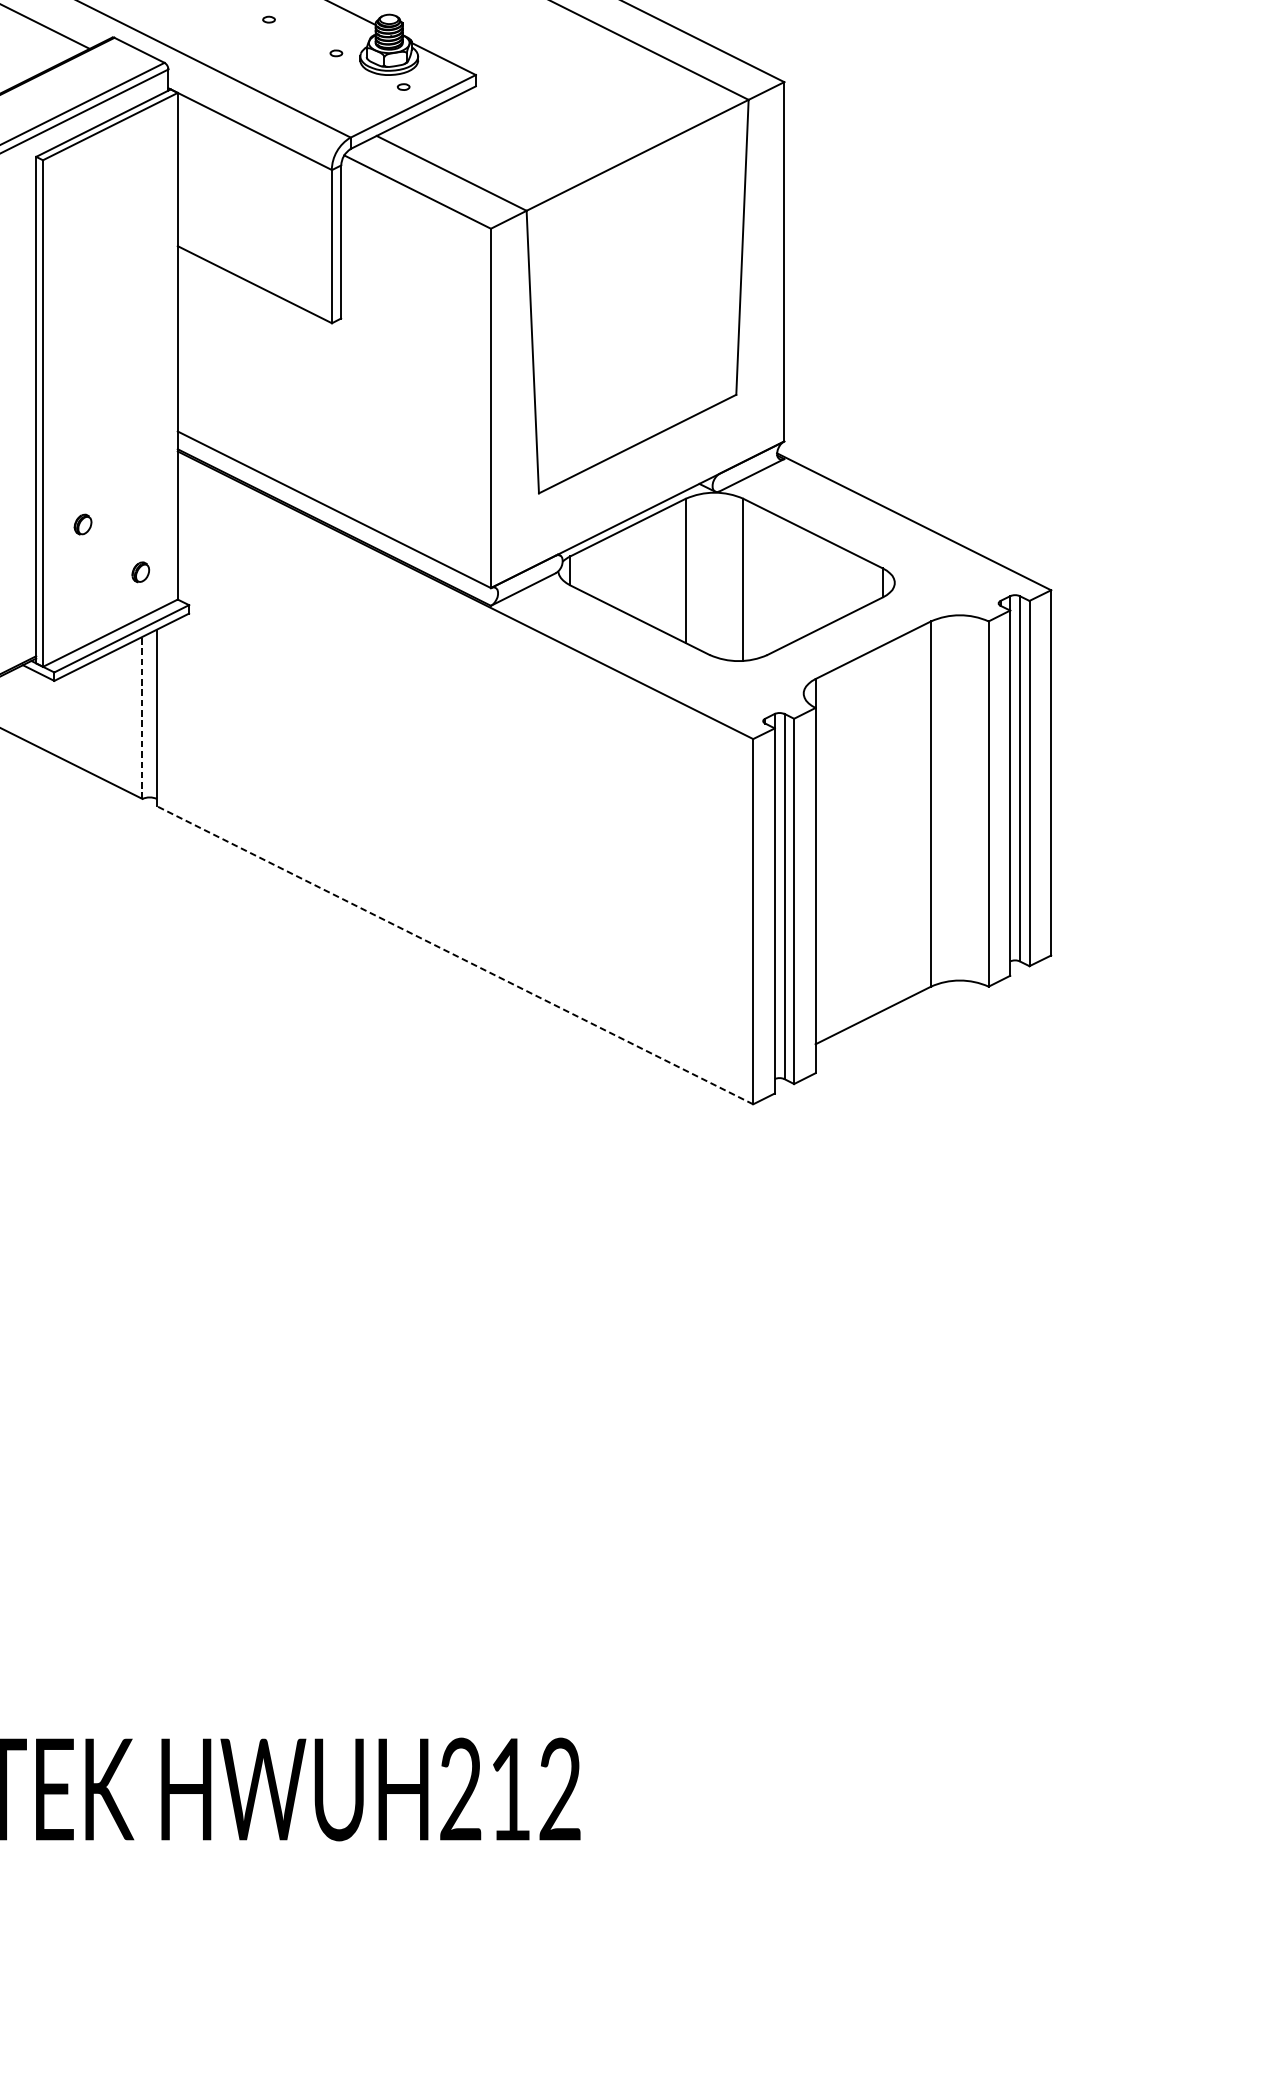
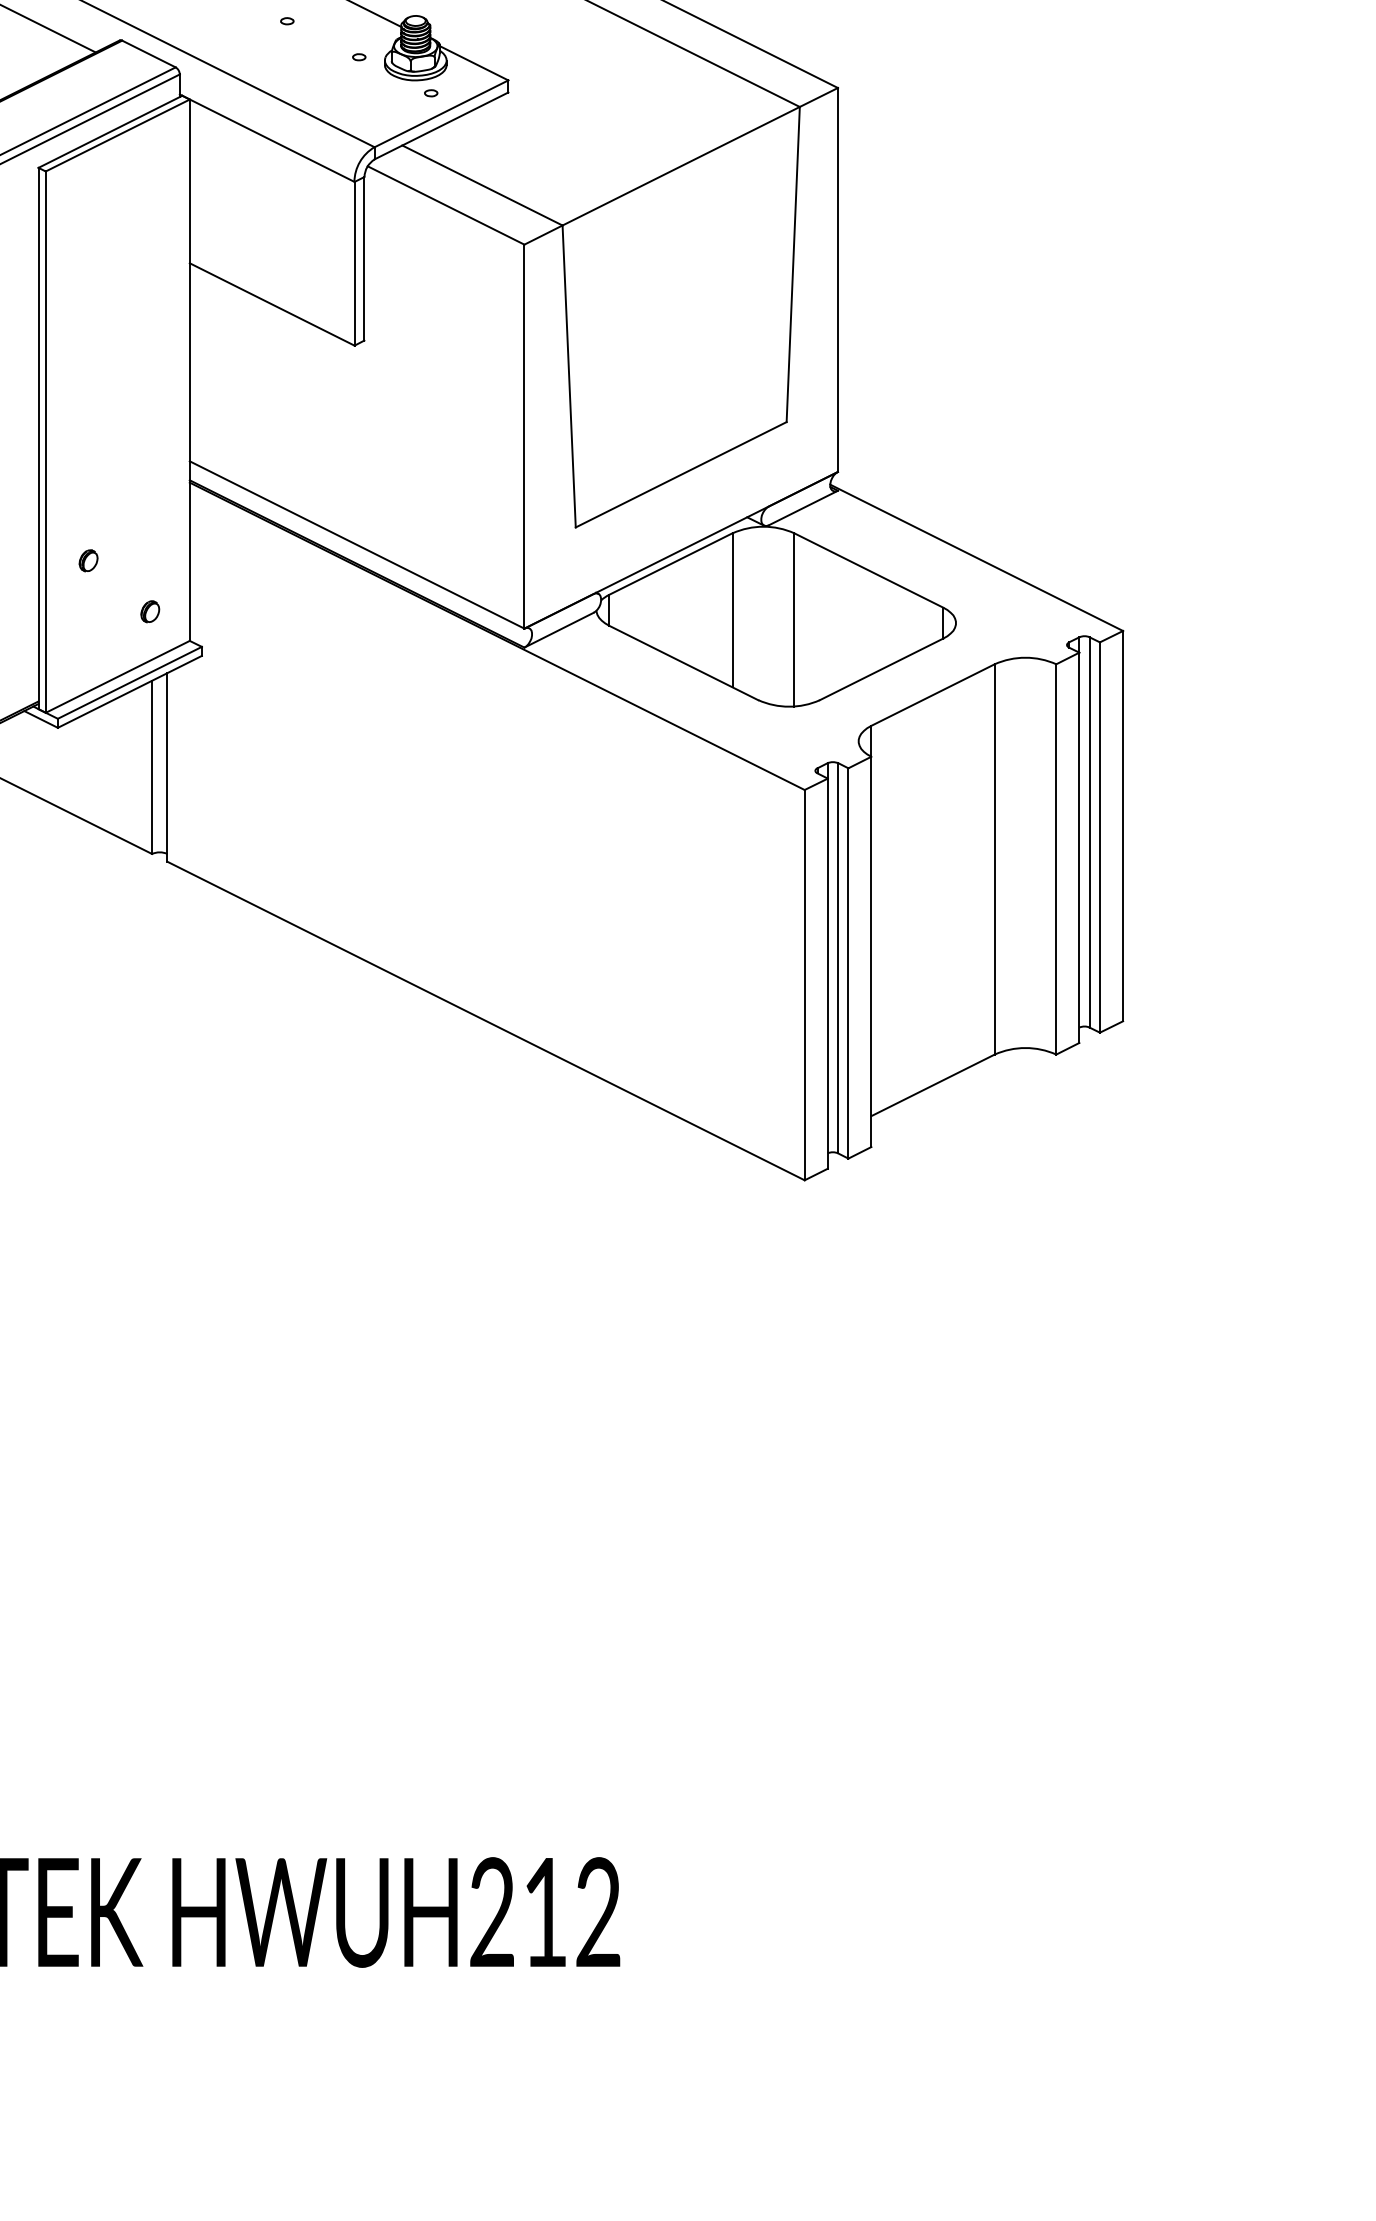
line: (142, 718) -> (152, 767), dashed -> solid
line: (454, 954) -> (485, 1020), dashed -> solid

